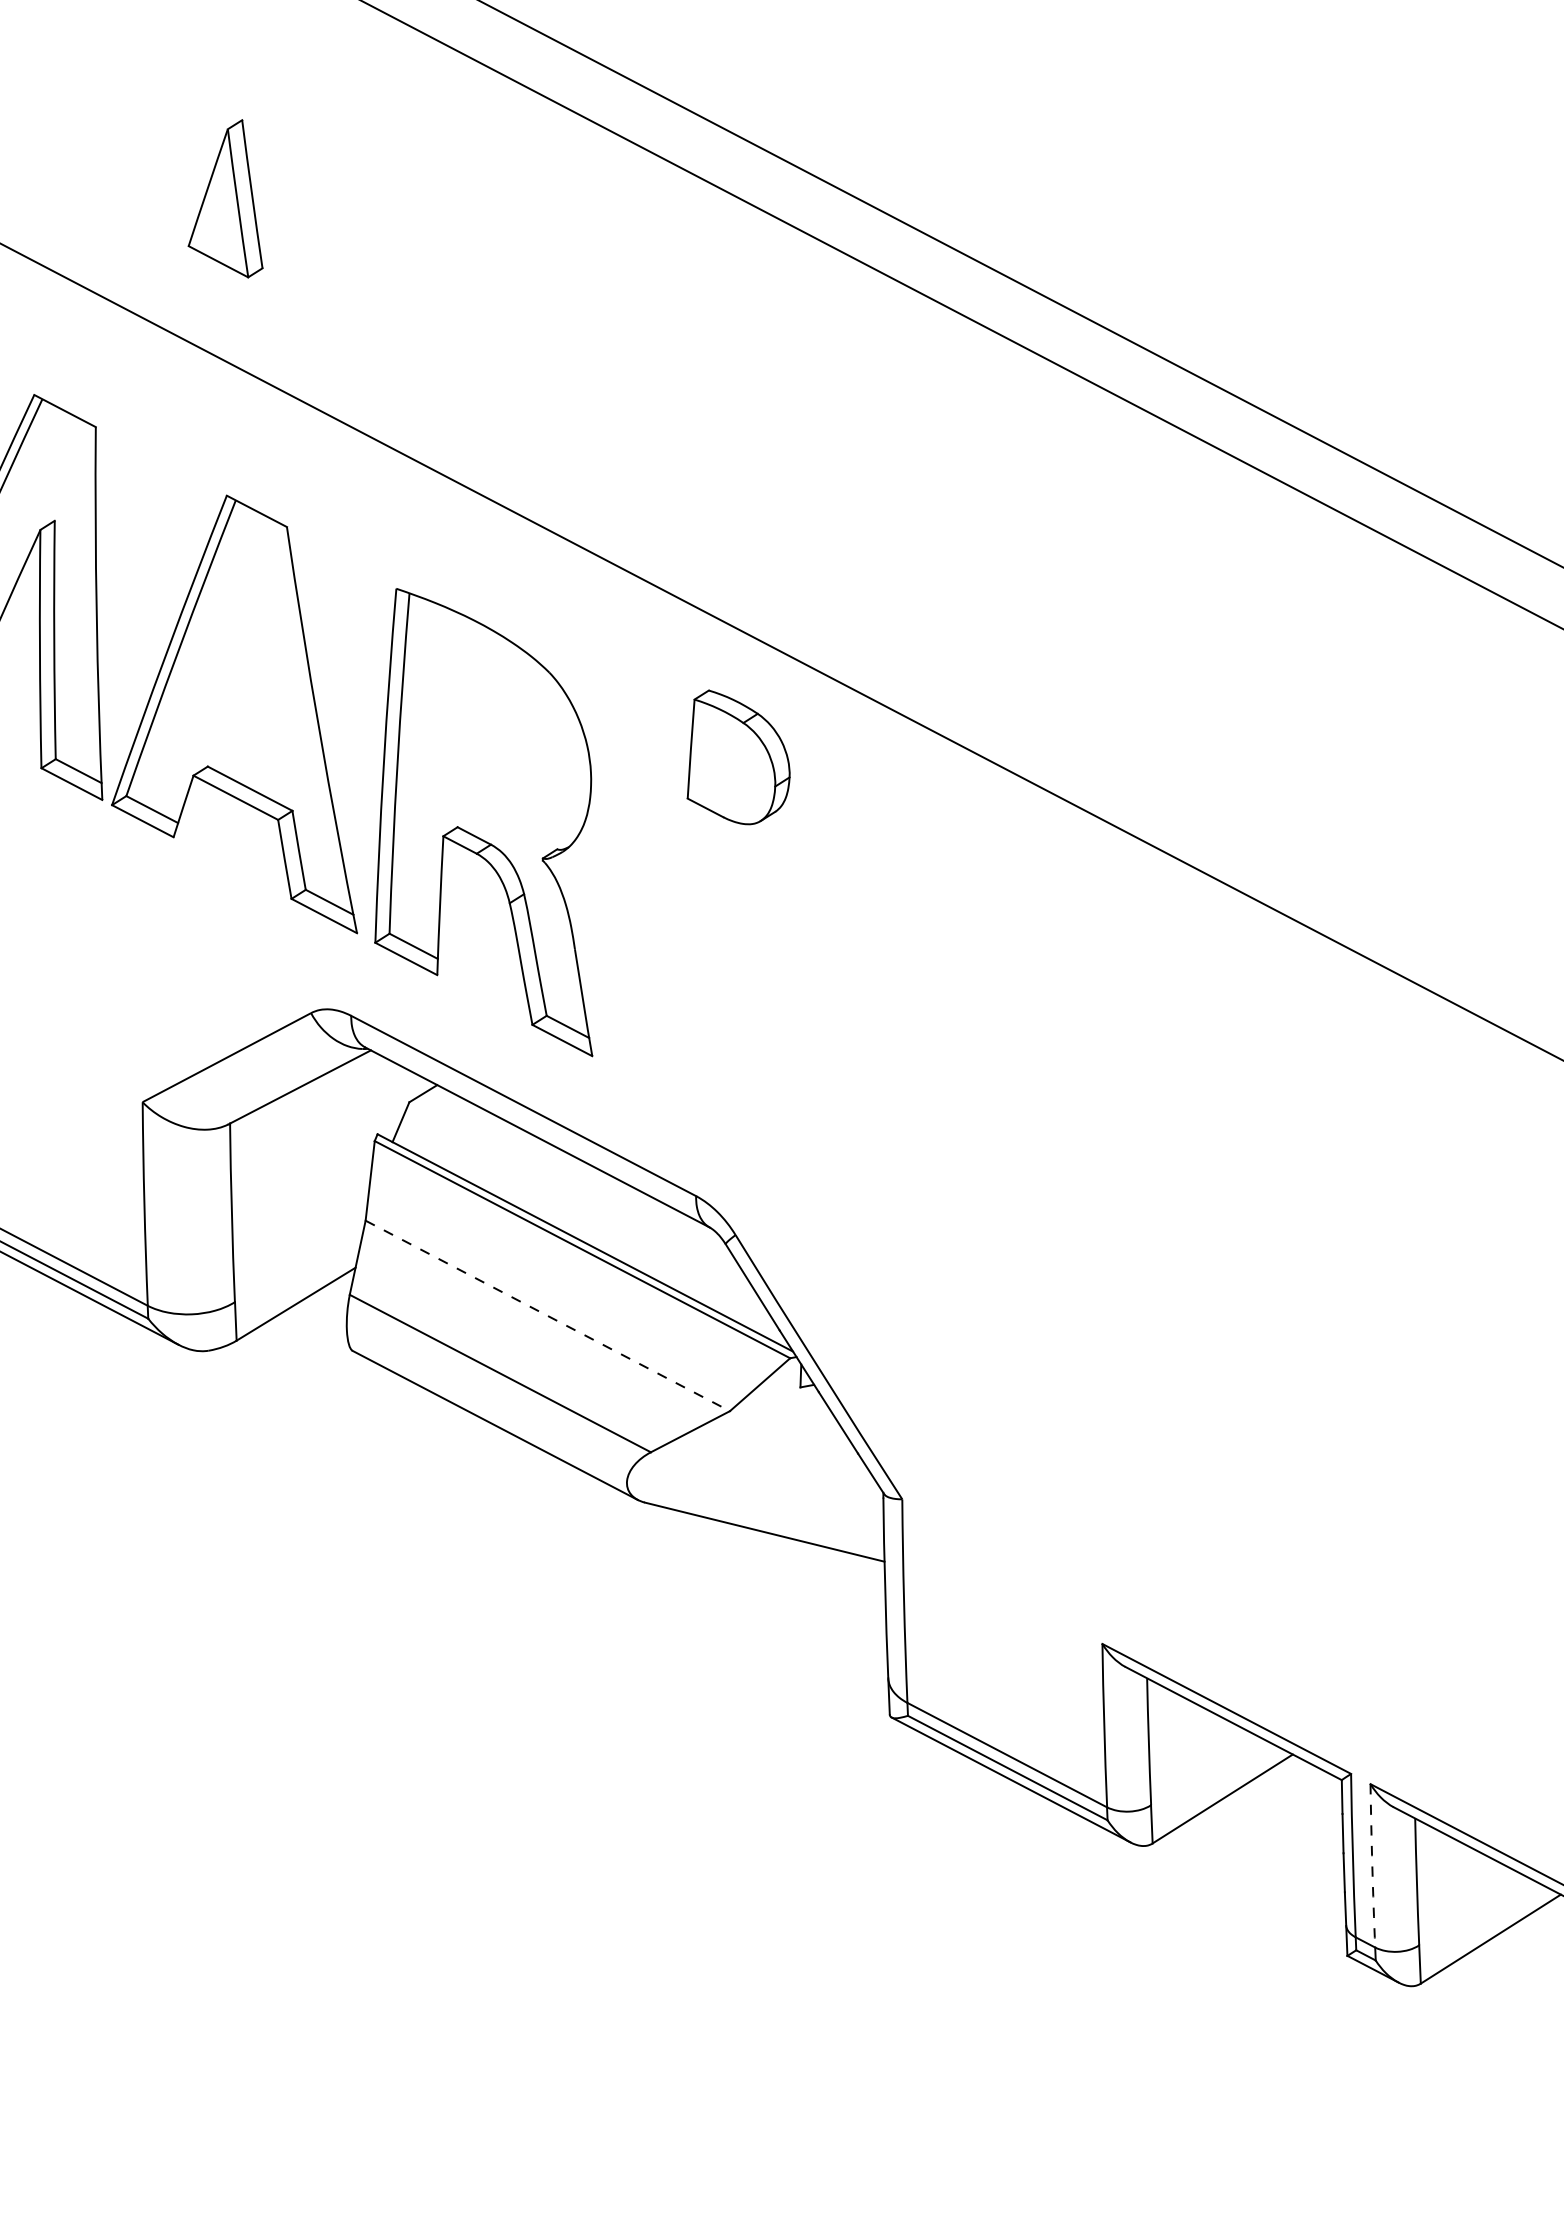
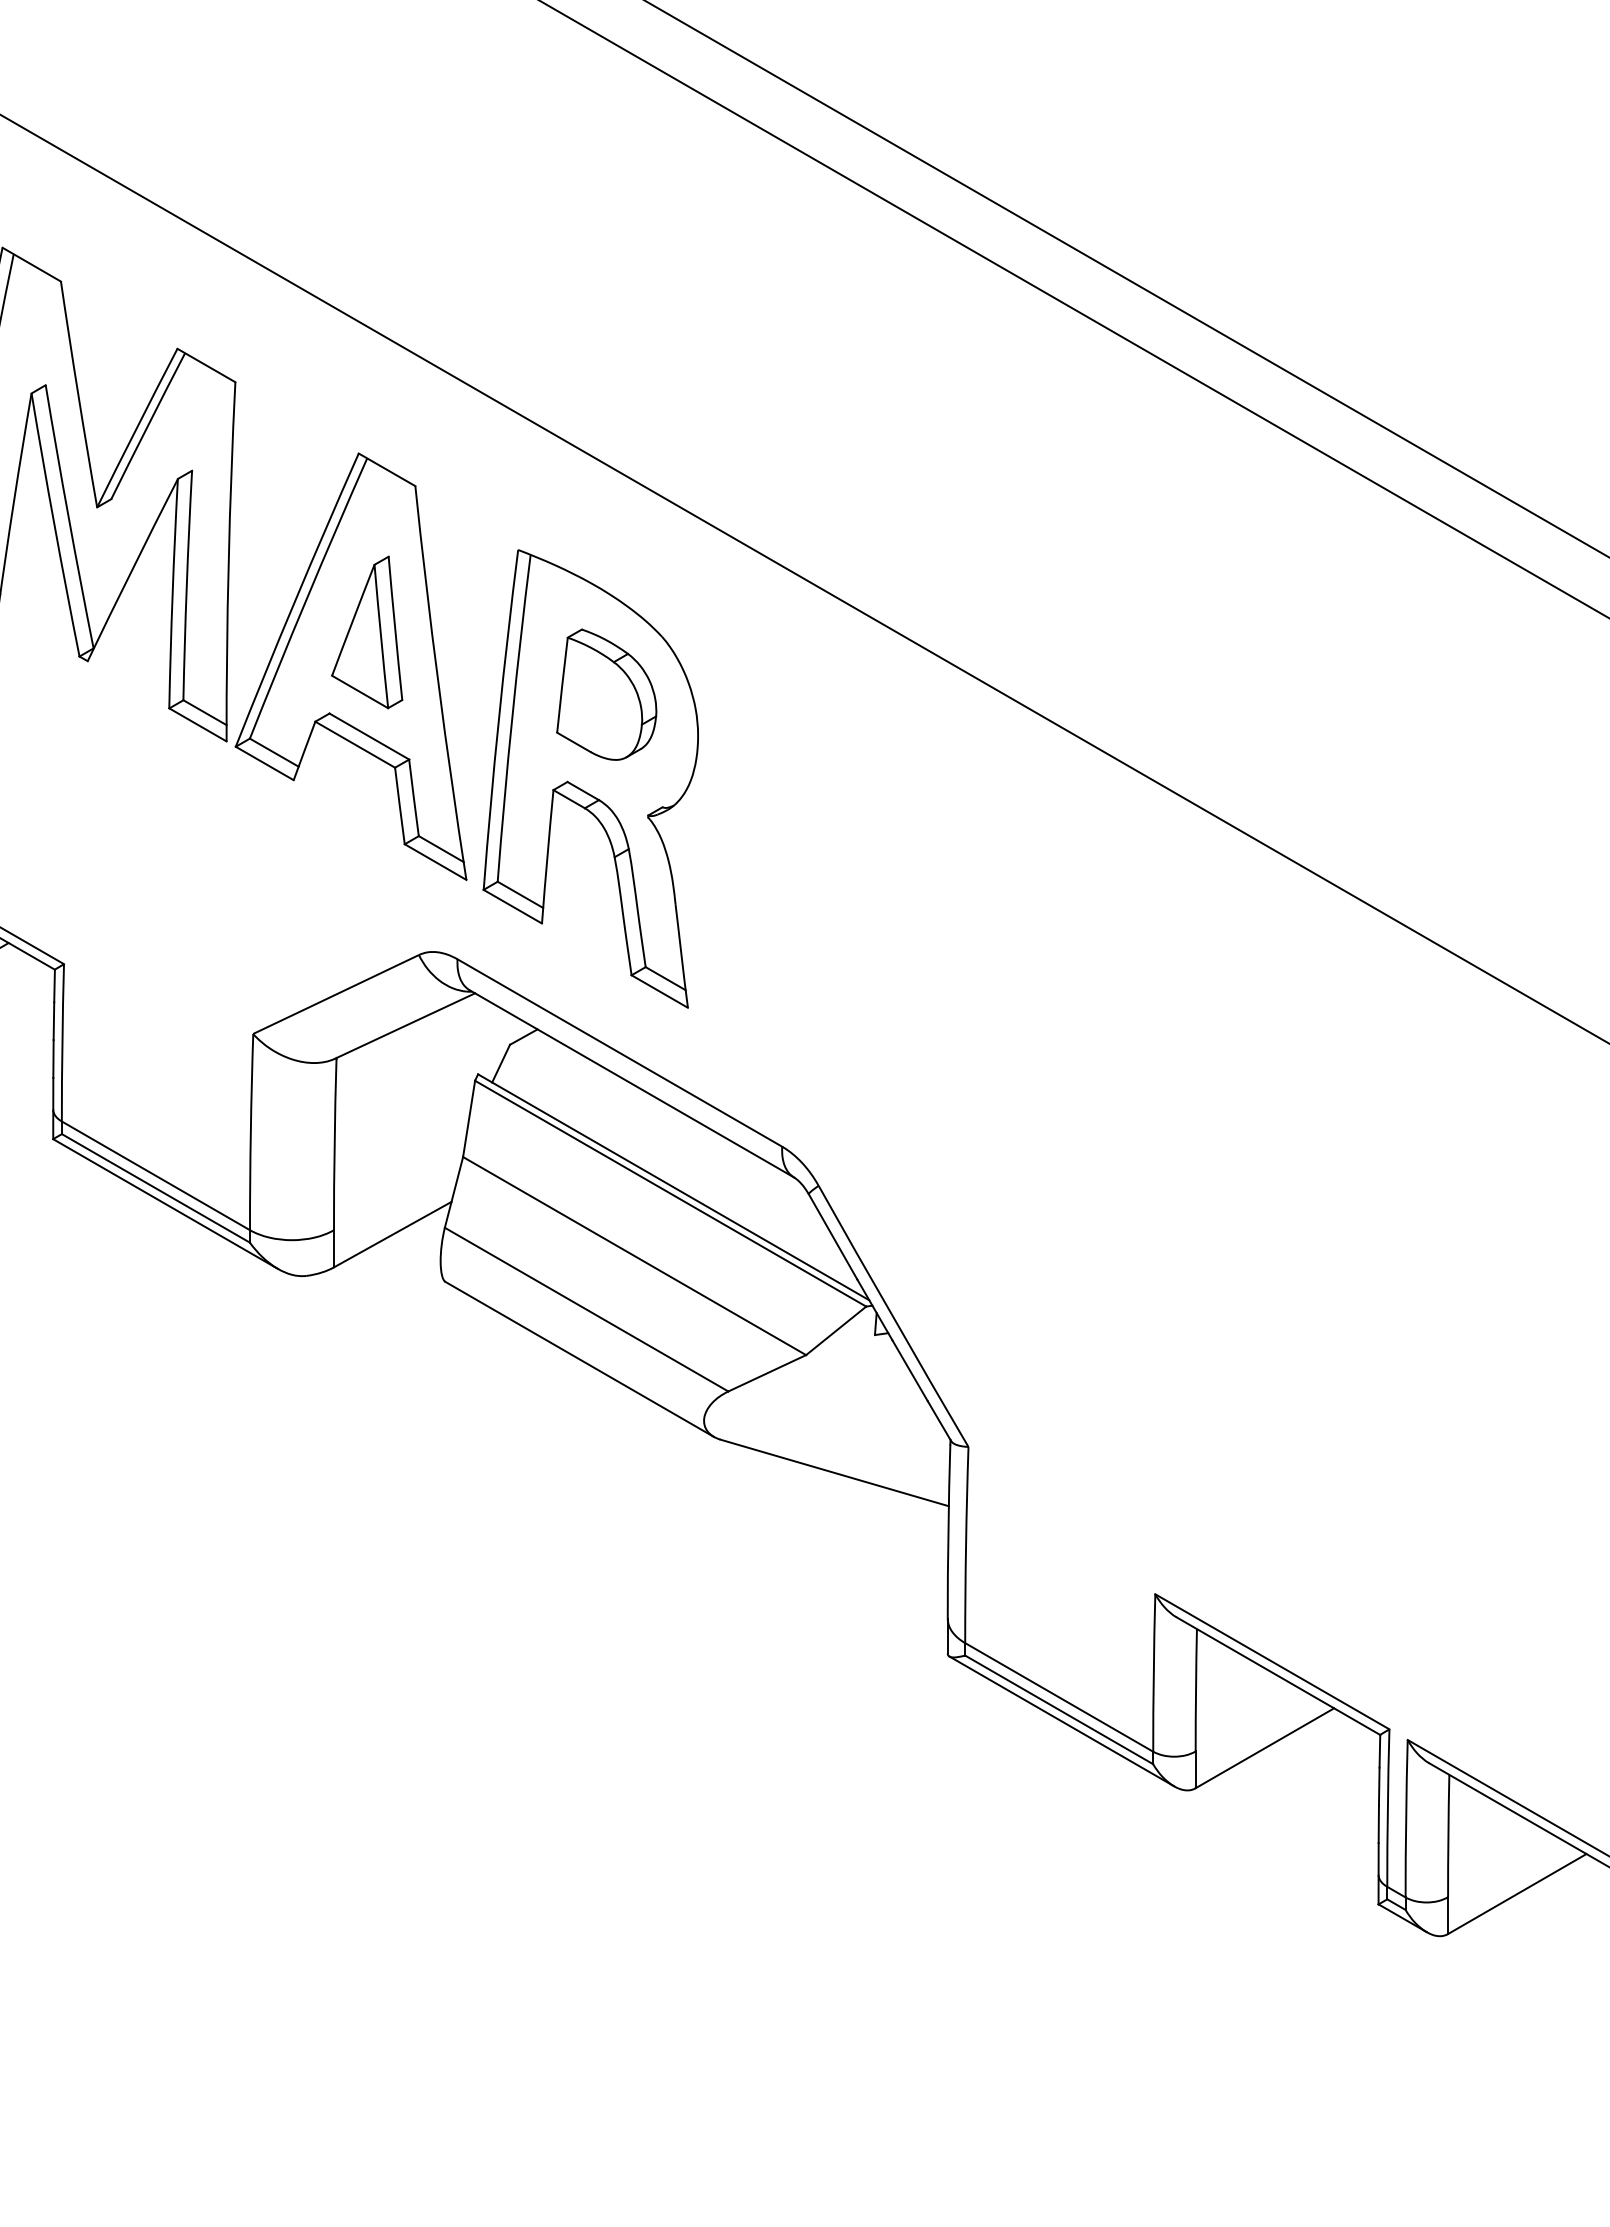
part: (223, 199) -> (367, 632), moved
part: (737, 756) -> (606, 694), moved
line: (548, 1316) -> (635, 1256), dashed -> solid
arc: (1372, 1865) -> (1406, 1818), dashed -> solid

